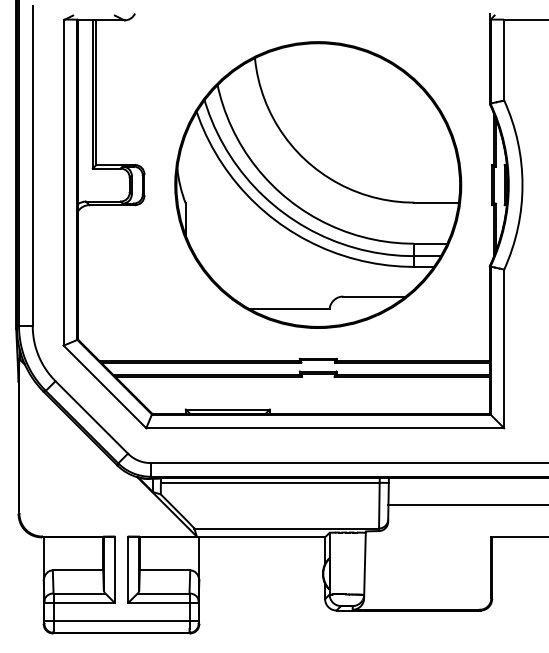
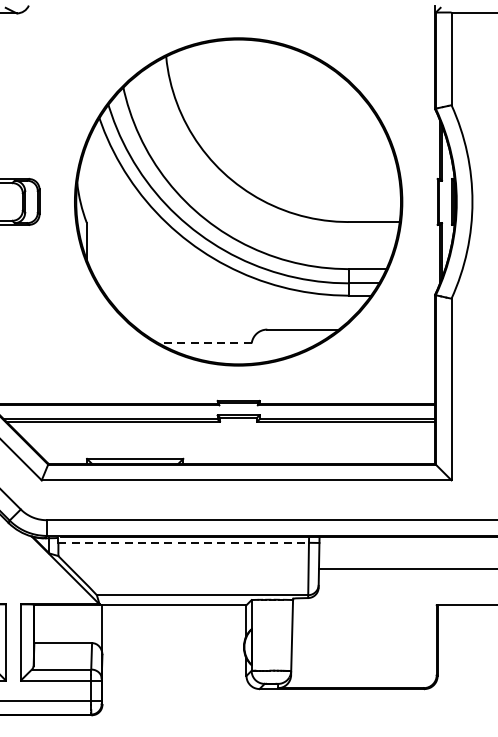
line: (289, 308) -> (205, 343), solid -> dashed
line: (270, 482) -> (183, 542), solid -> dashed

